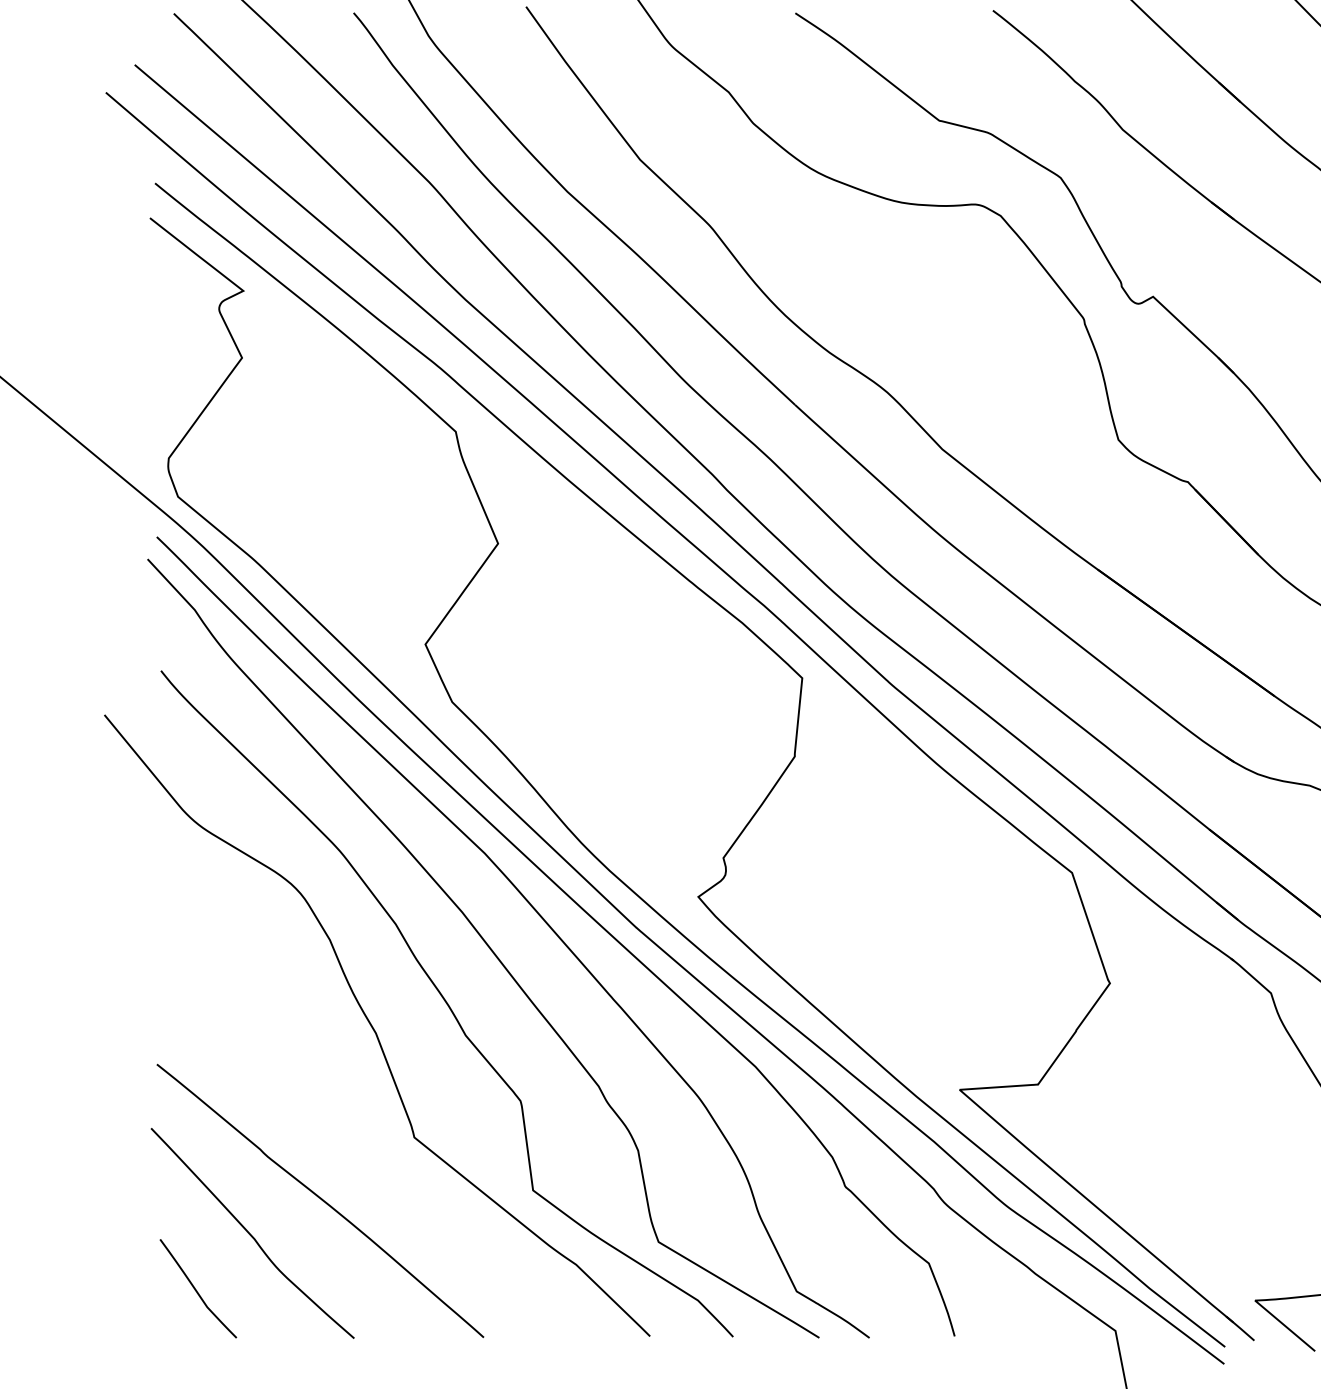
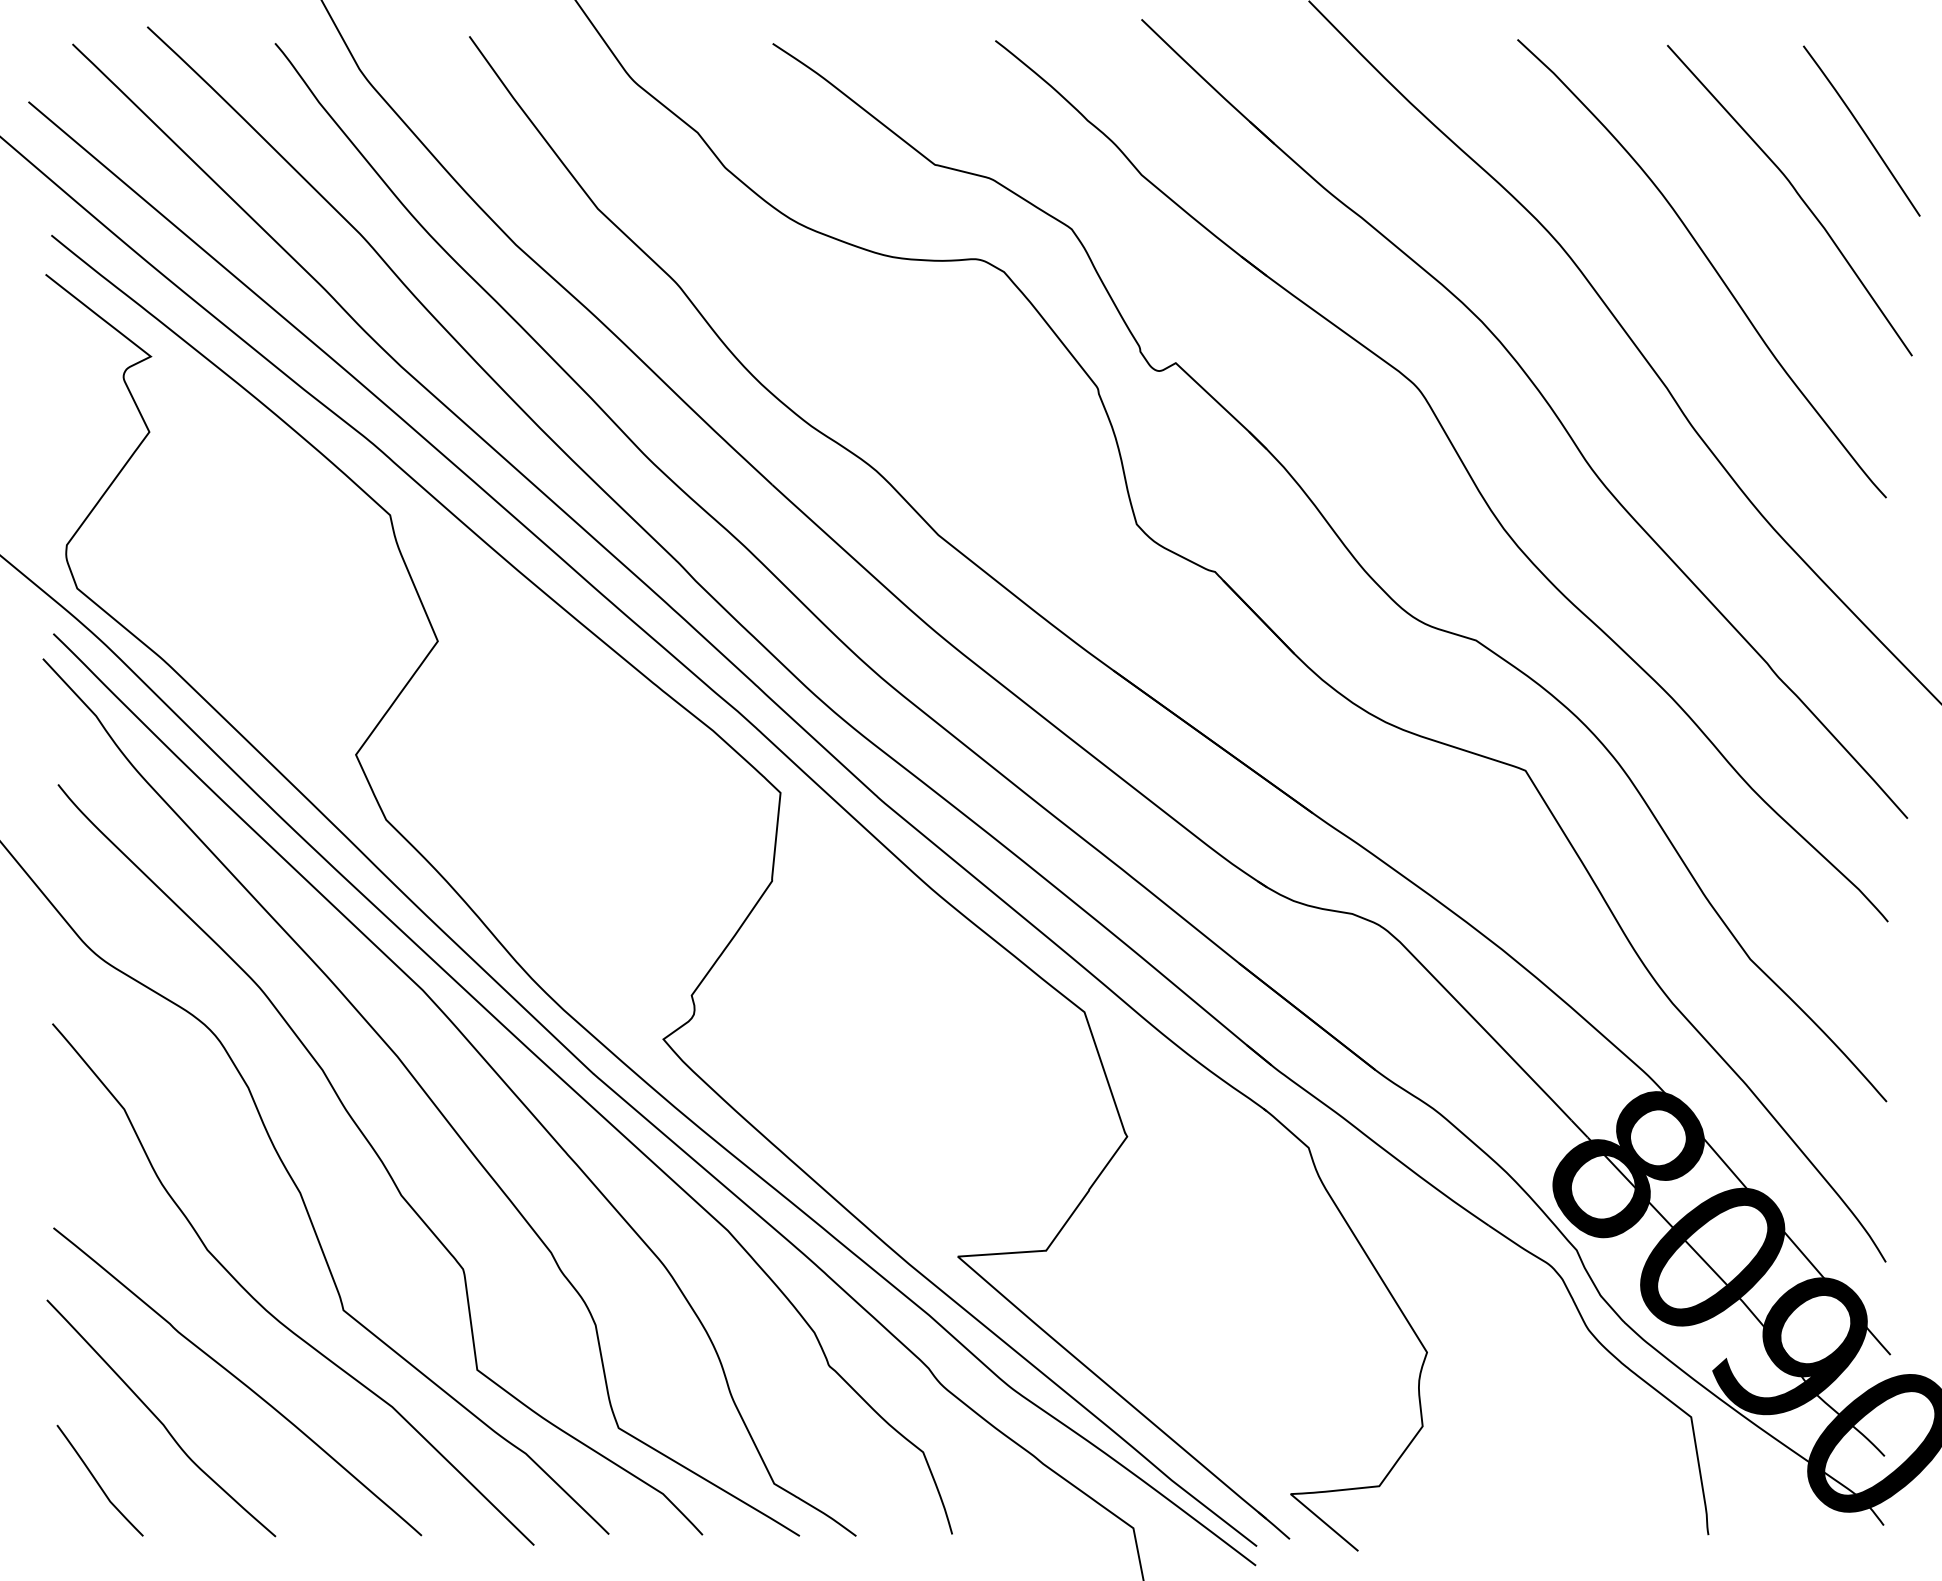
curve: (348, 1138) -> (269, 1311), added

